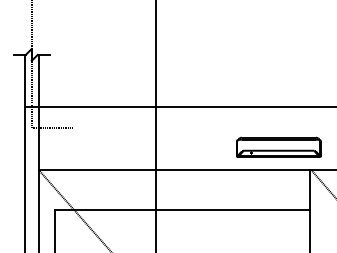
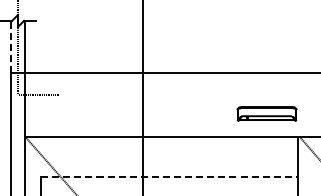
line: (24, 80) -> (10, 46), solid -> dashed
part: (278, 146) -> (266, 113), size x0.7
line: (182, 209) -> (169, 176), solid -> dashed

